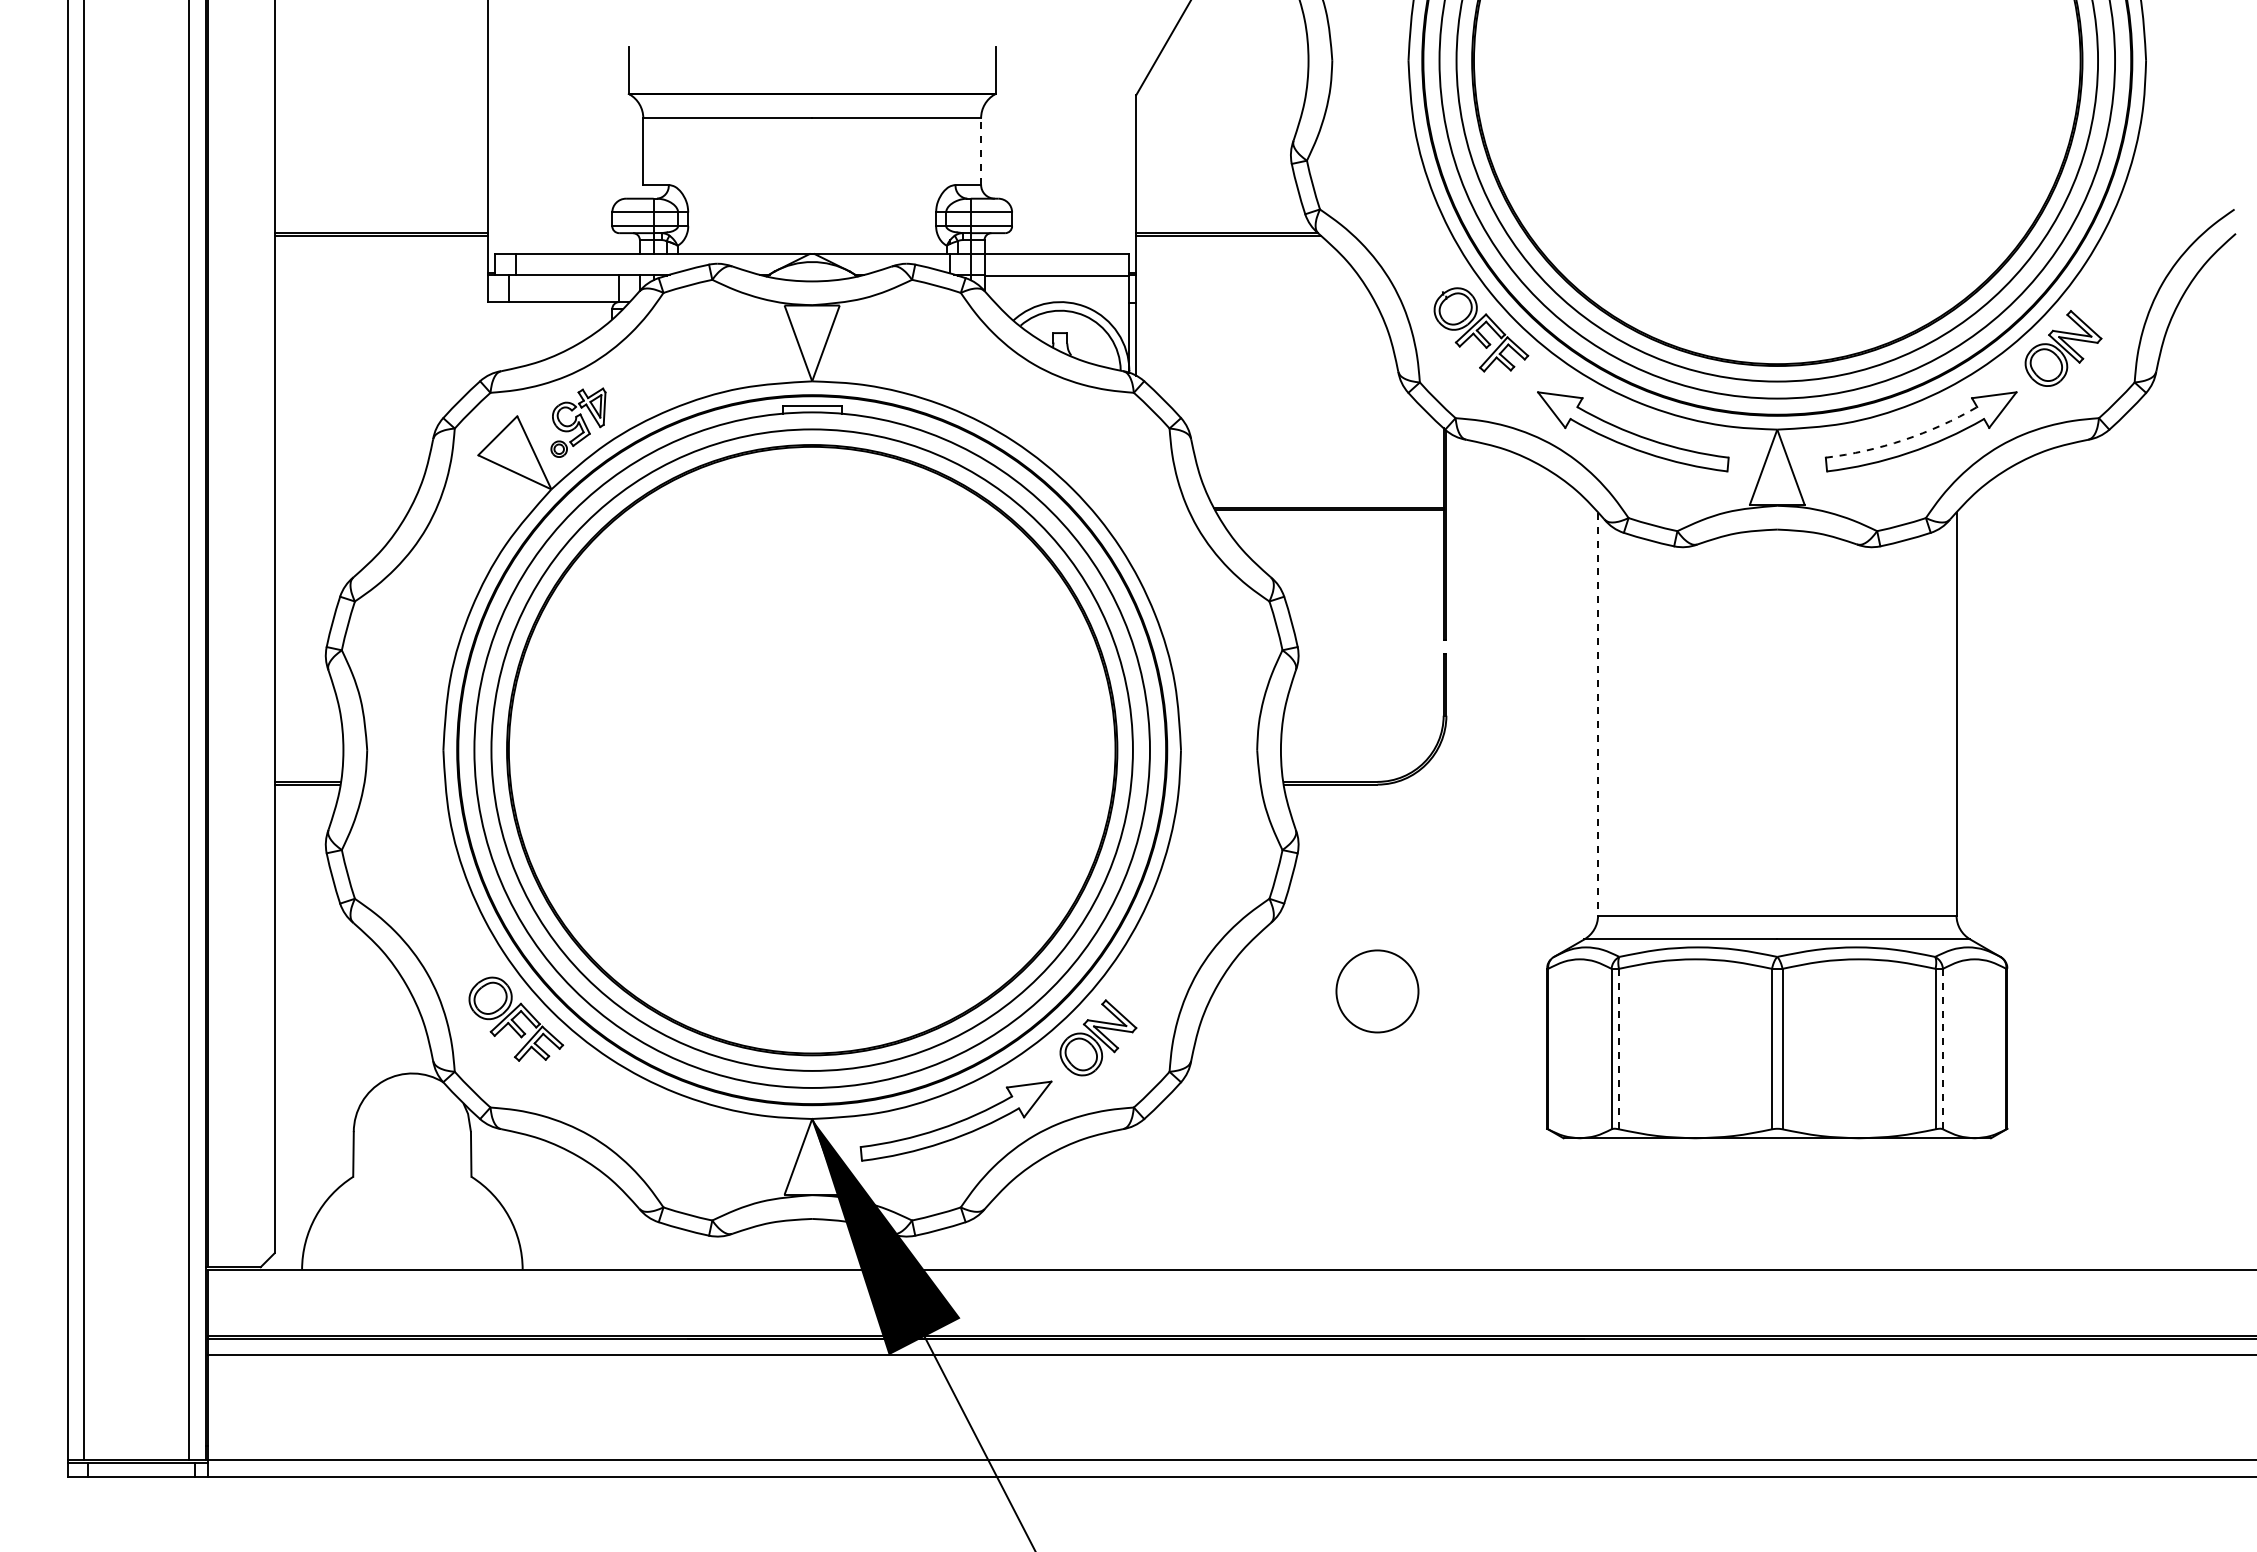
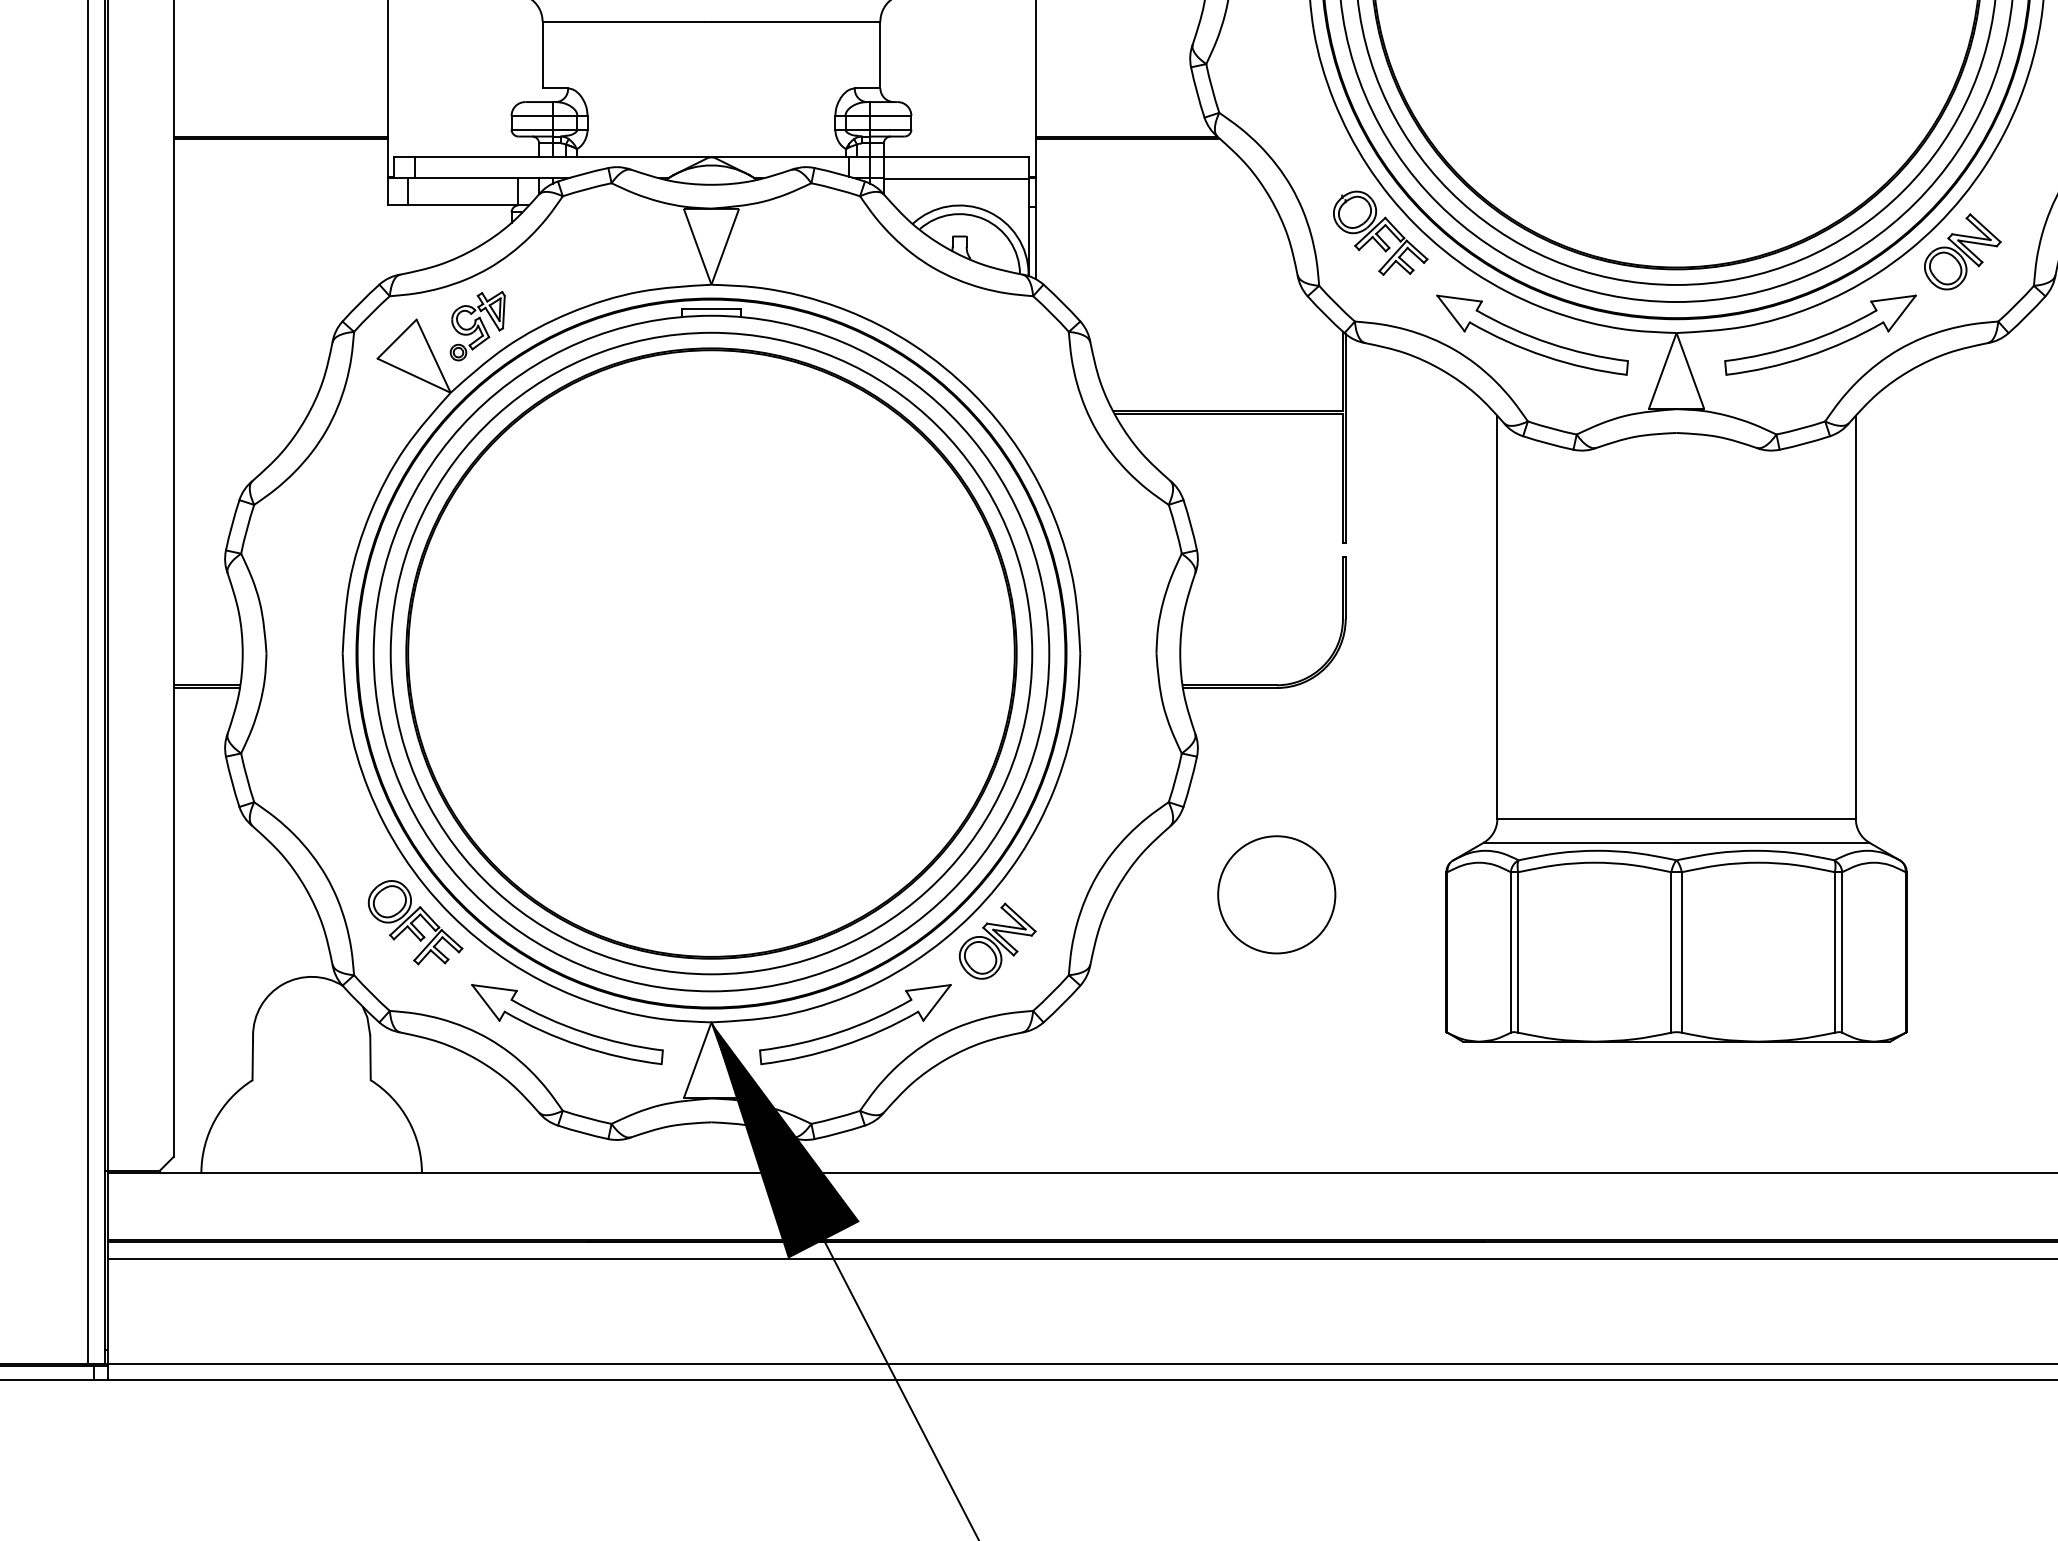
line: (981, 151) -> (880, 54), dashed -> solid
arc: (1904, 440) -> (1803, 343), dashed -> solid
line: (1598, 714) -> (1497, 617), dashed -> solid
circle: (1377, 991) -> (1276, 894), size x1.43
line: (1619, 1049) -> (1518, 952), dashed -> solid
line: (1943, 1049) -> (1842, 952), dashed -> solid
part: (668, 1120) -> (567, 1023), added

